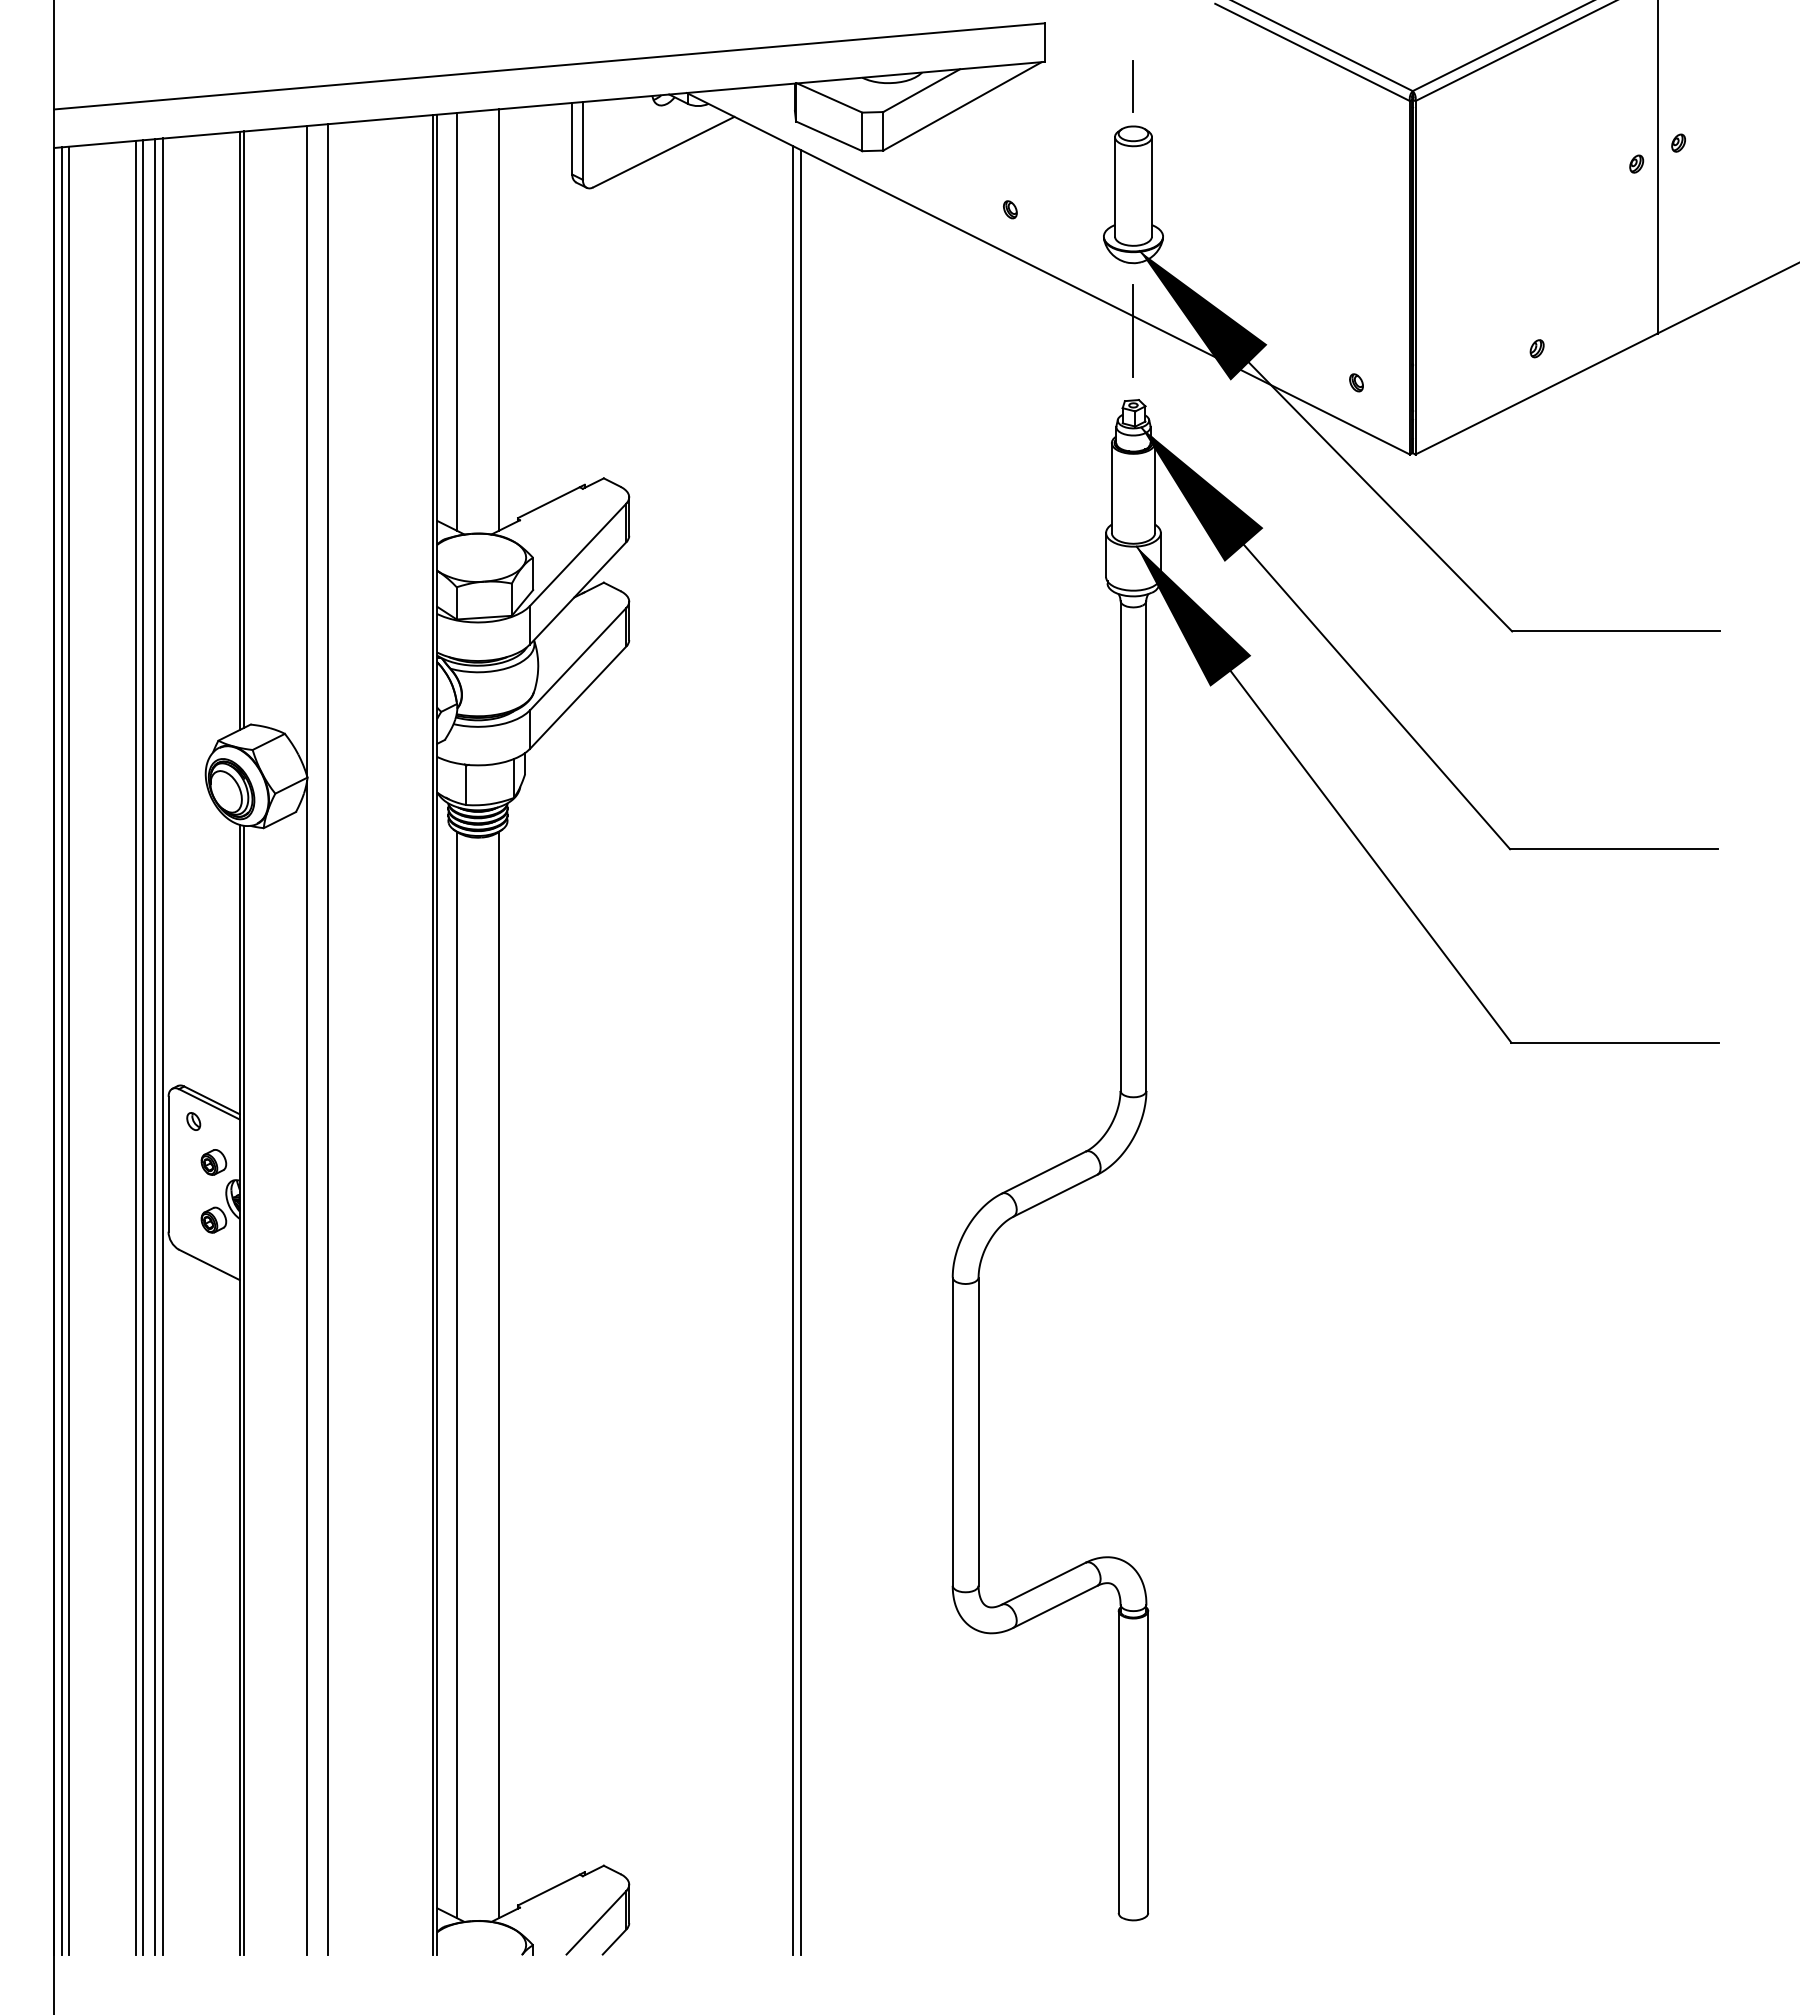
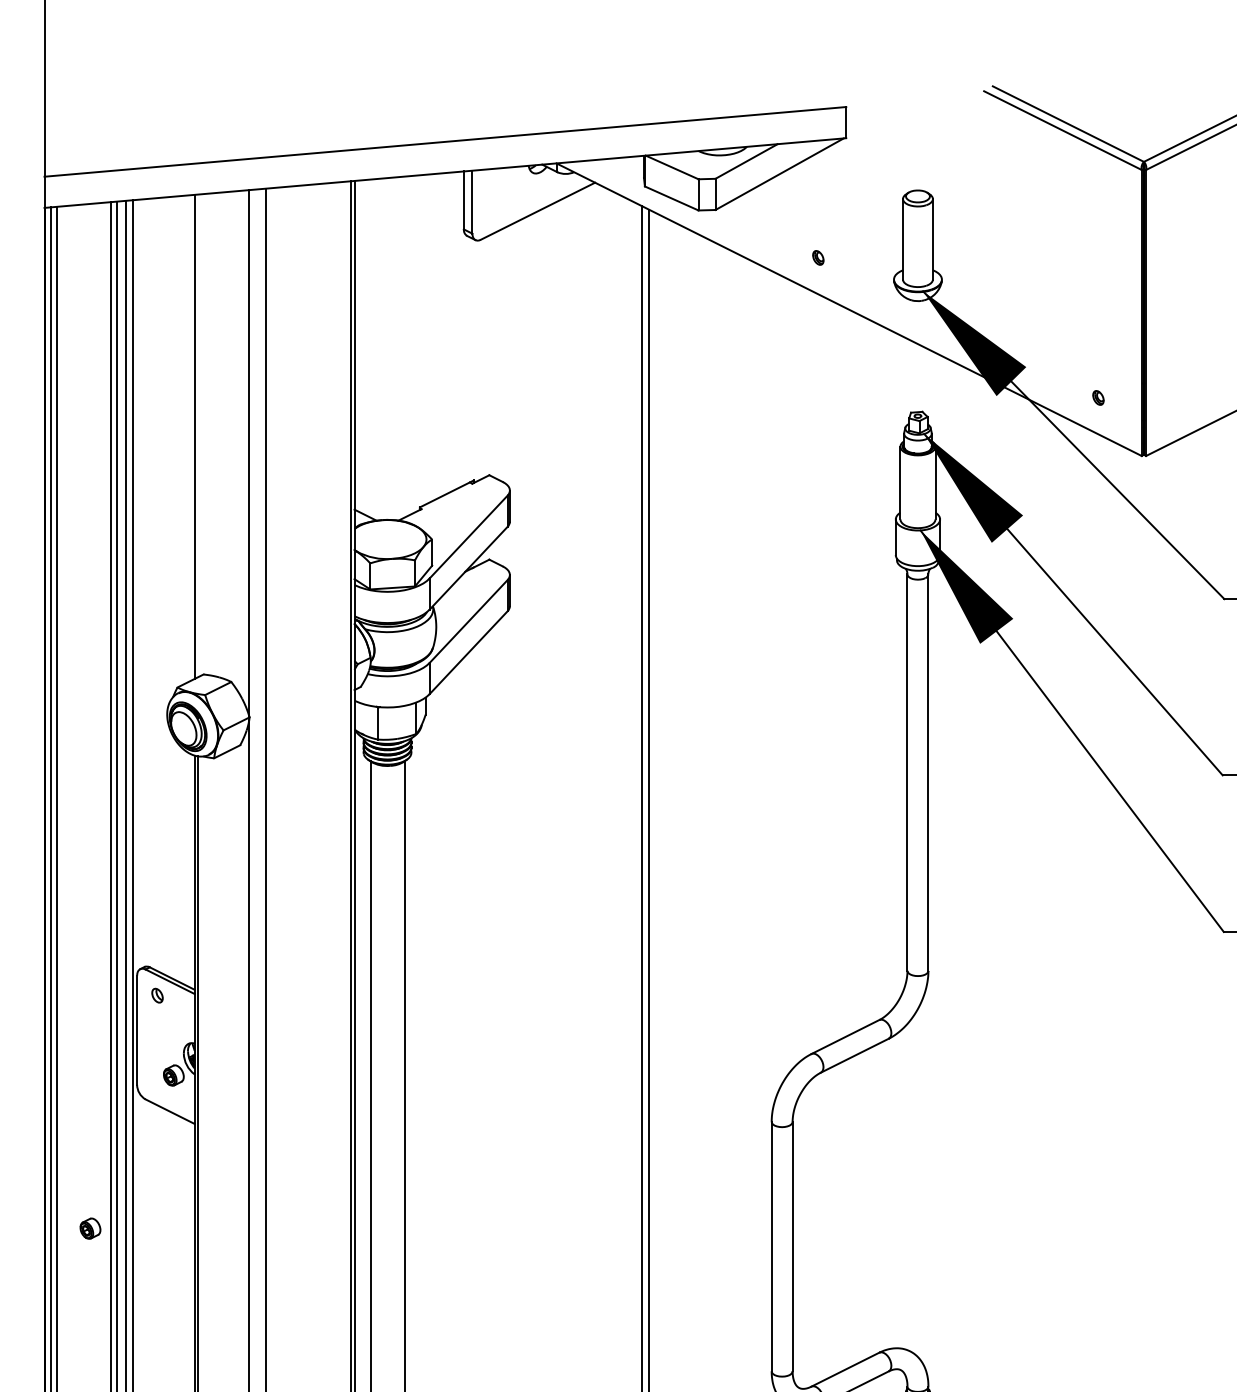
line: (1132, 86) -> (917, 158), removed
line: (498, 319) -> (404, 346), removed
line: (457, 321) -> (370, 348), removed
line: (1132, 330) -> (917, 355), removed
line: (244, 429) -> (198, 435), removed
part: (213, 1162) -> (90, 1228), moved

